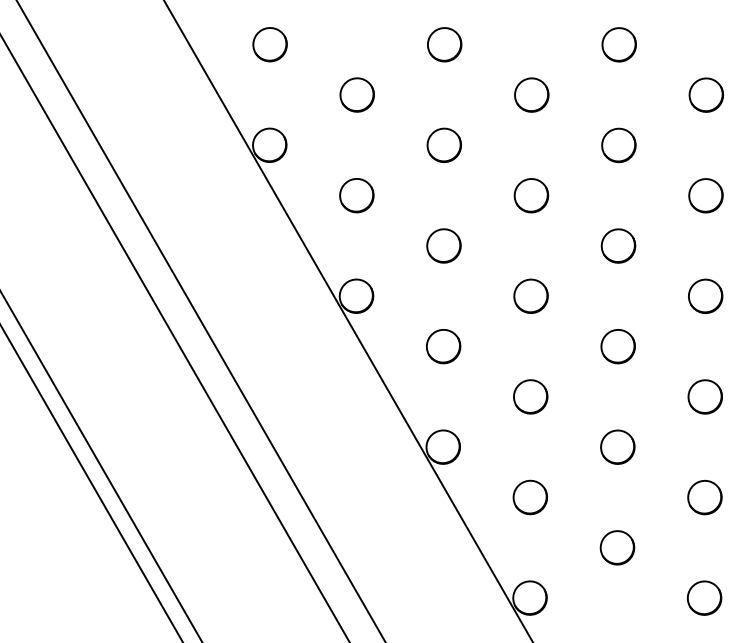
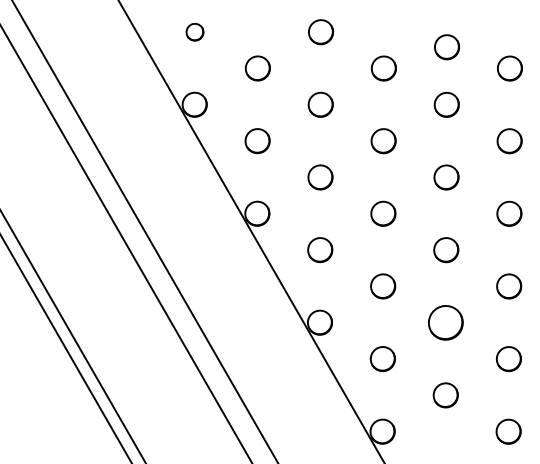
part: (269, 45) -> (194, 32), size x0.7
part: (619, 45) -> (447, 47), moved
part: (618, 446) -> (446, 322), size x1.4

